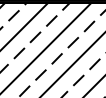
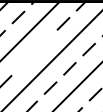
line: (29, 42) -> (36, 49), removed

